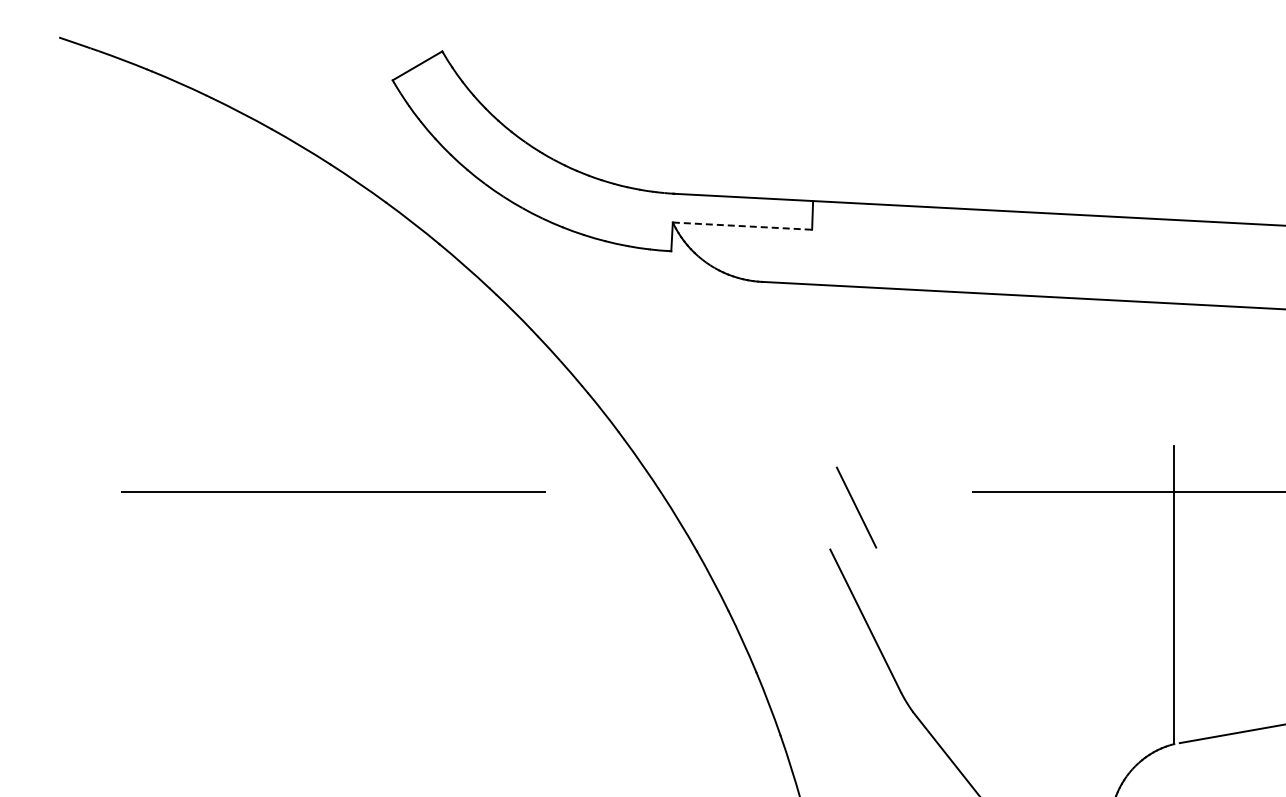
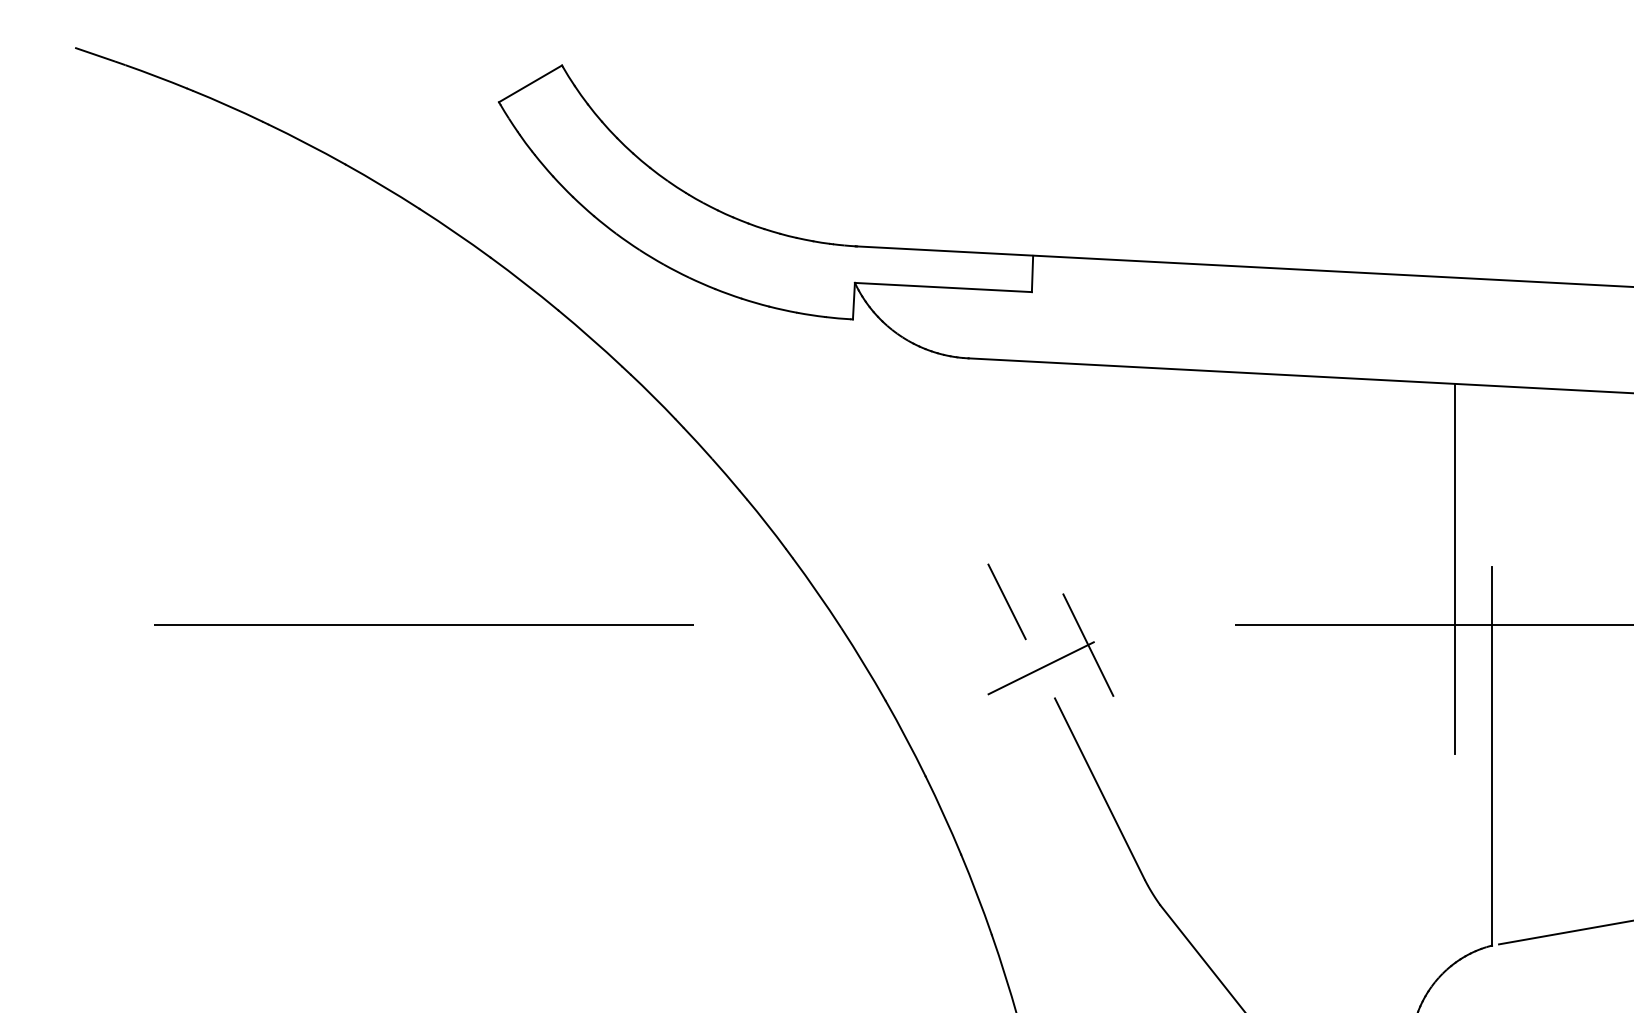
line: (742, 226) -> (943, 287), dashed -> solid
line: (1145, 447) -> (1455, 568), added
line: (792, 473) -> (1006, 601), added
line: (819, 525) -> (1041, 667), added

